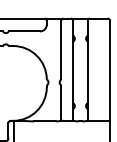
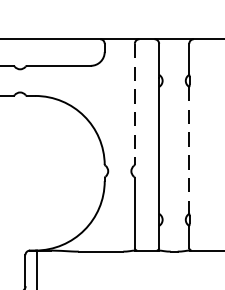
line: (61, 50) -> (135, 105), solid -> dashed
line: (87, 72) -> (188, 150), solid -> dashed

